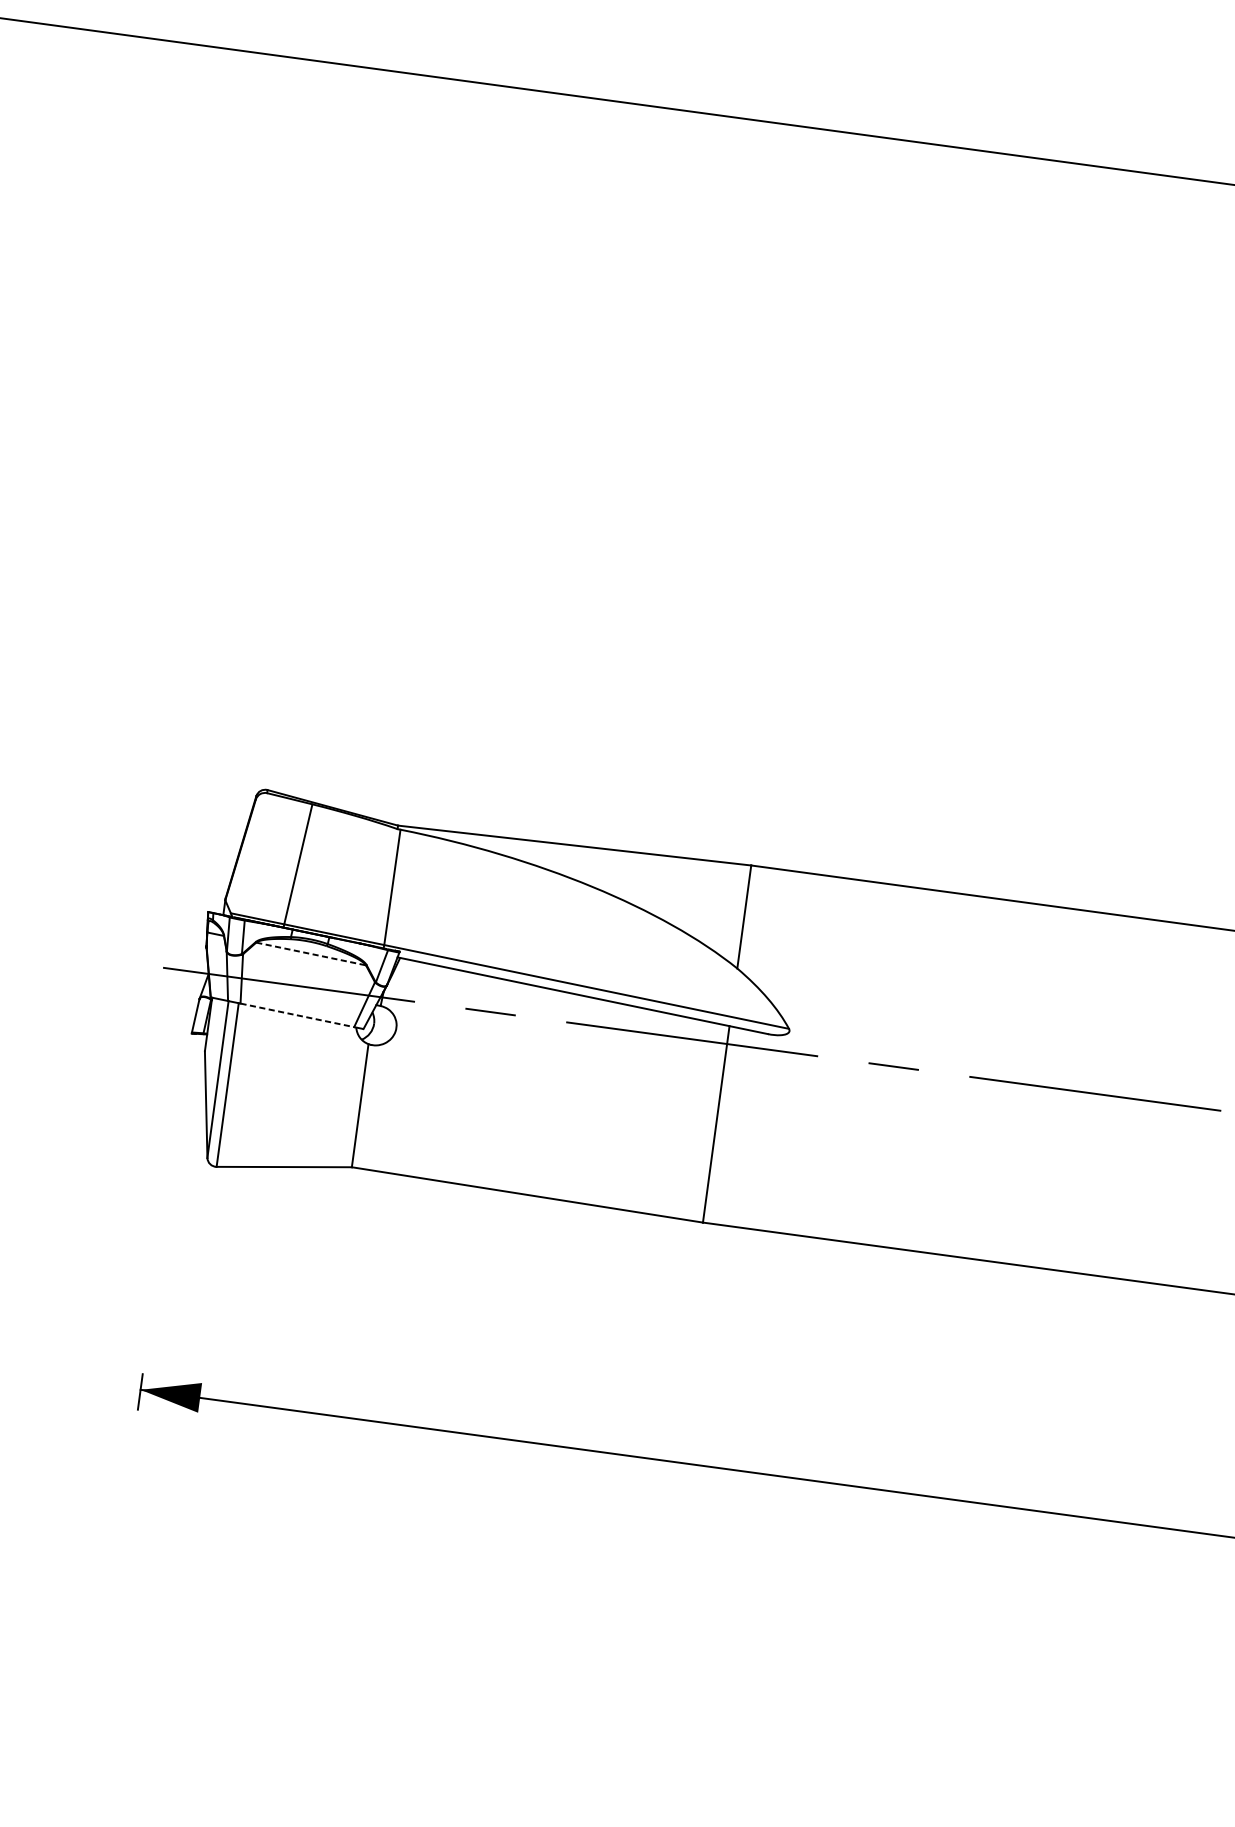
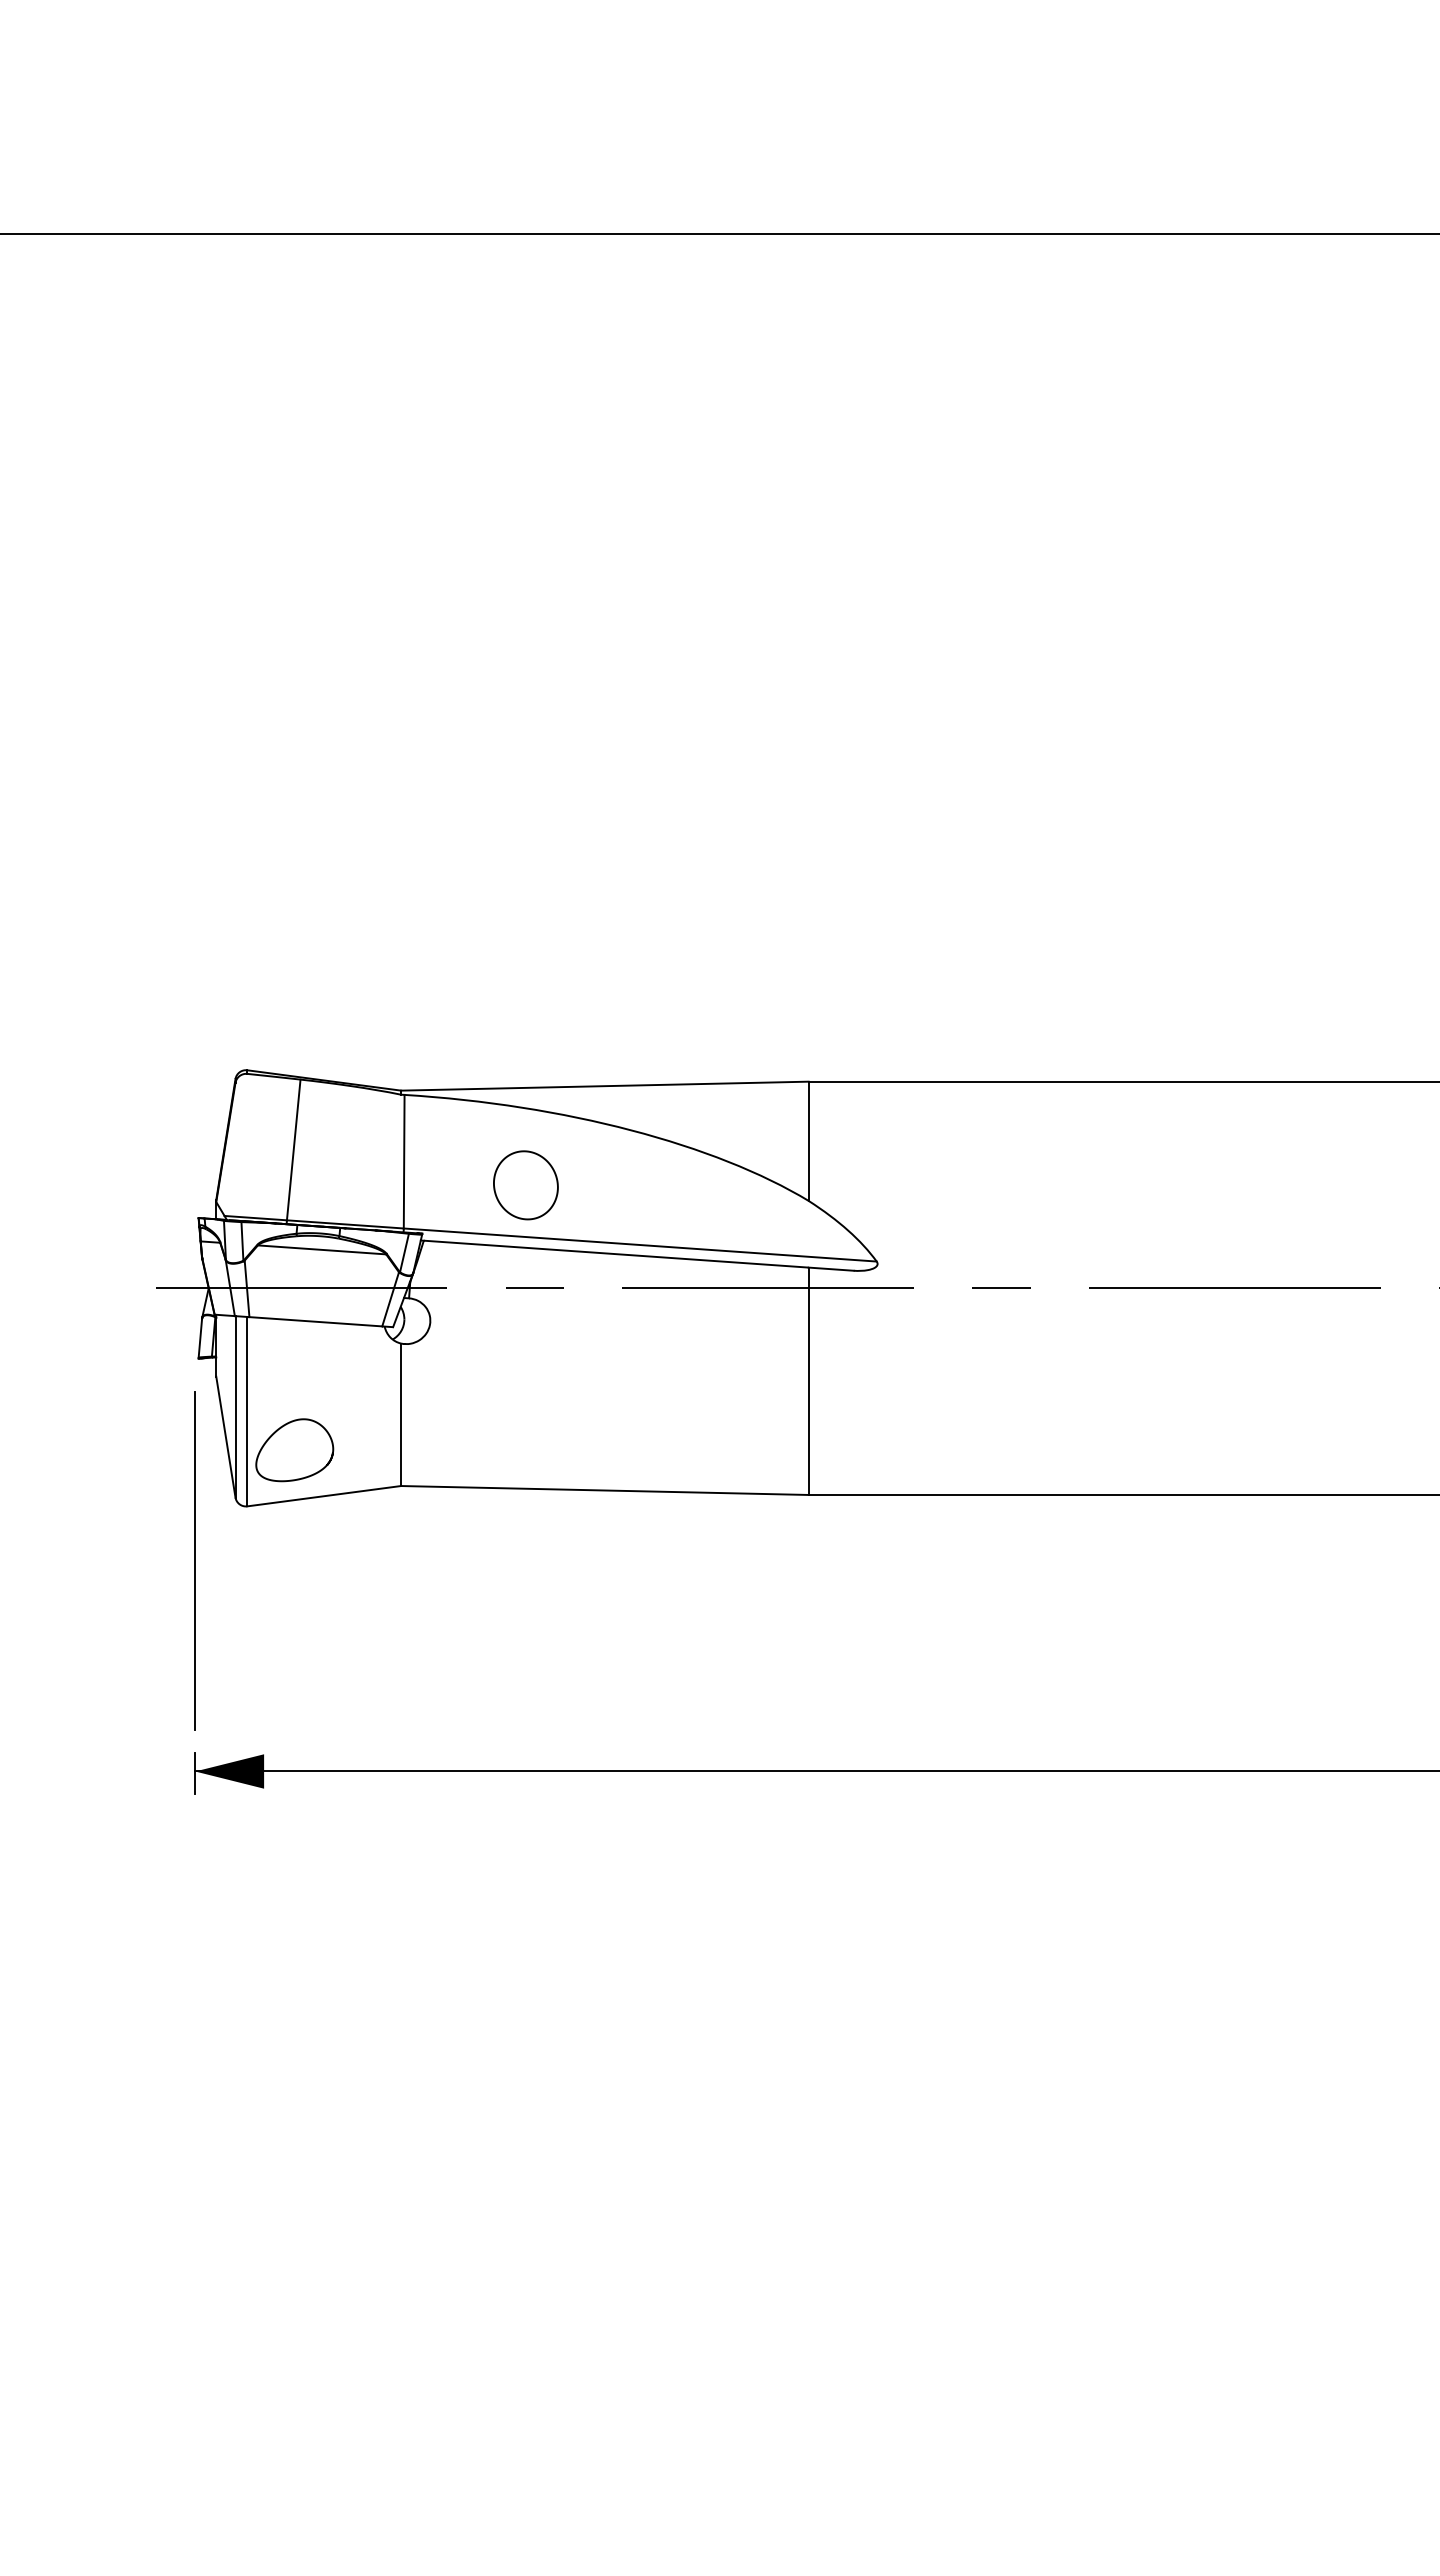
part: (494, 922) -> (525, 1185), added
line: (311, 953) -> (322, 1249), dashed -> solid
line: (297, 1015) -> (315, 1321), dashed -> solid
curve: (254, 1104) -> (280, 1429), added
line: (165, 1207) -> (195, 1560), added

